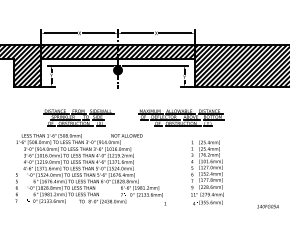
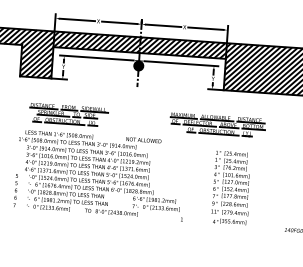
part: (78, 117) -> (68, 114), moved
part: (181, 117) -> (217, 124), moved

